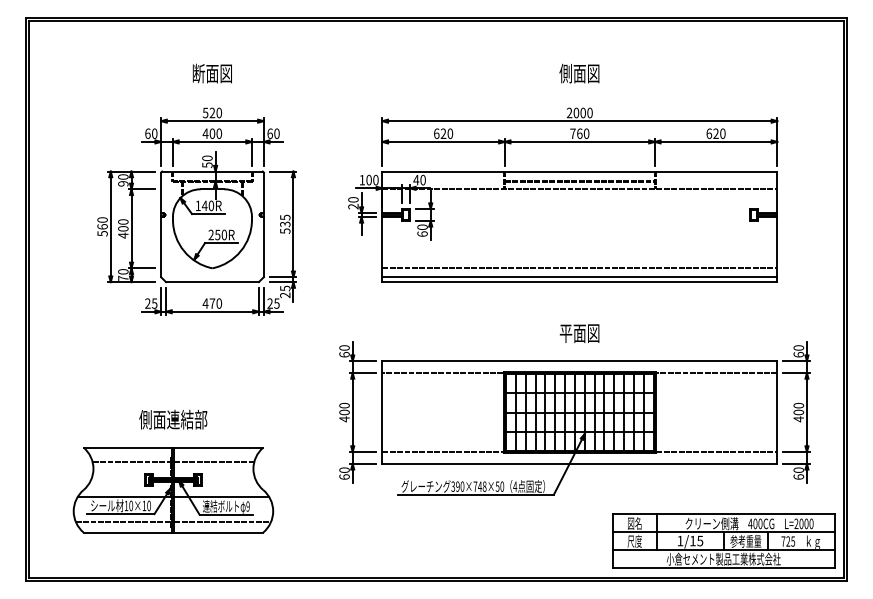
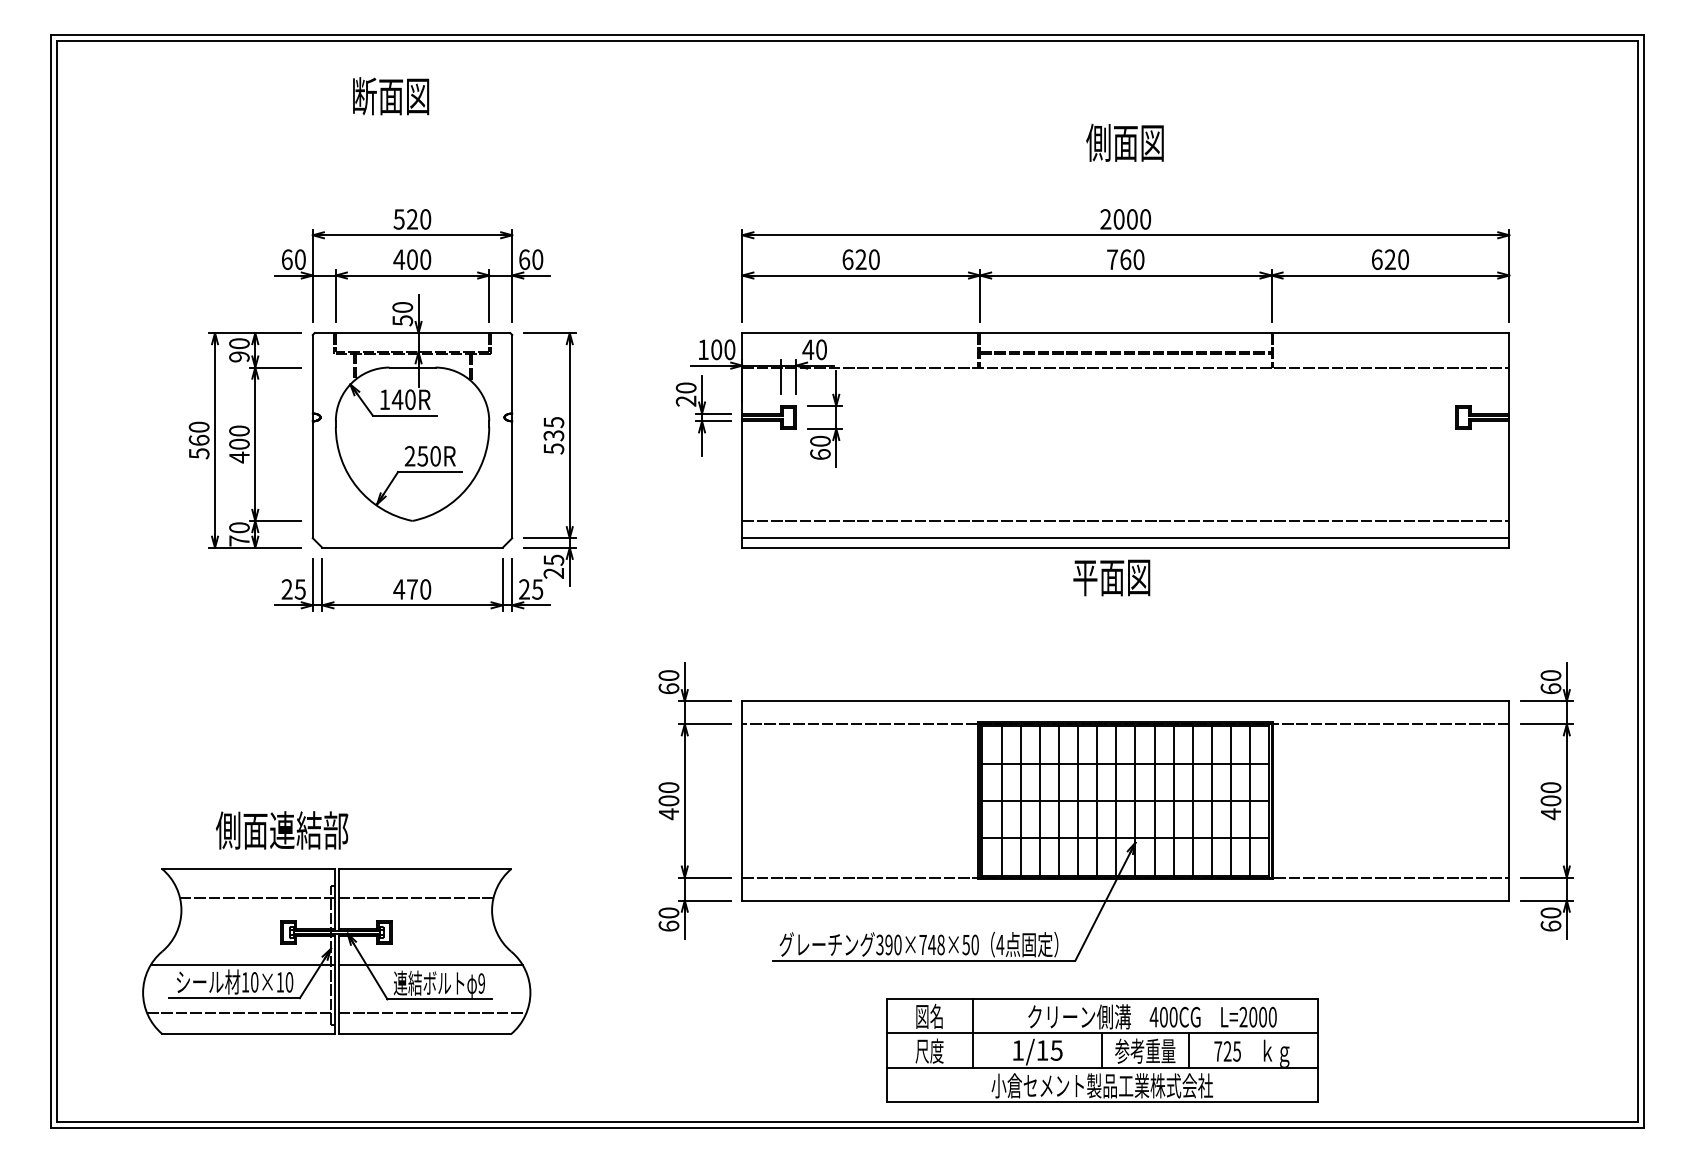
text: (211, 73) -> (389, 96), moved
text: (579, 333) -> (1111, 577), moved
text: (173, 419) -> (282, 830), moved
part: (723, 540) -> (1101, 1049), moved

